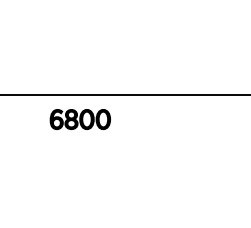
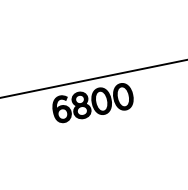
part: (80, 119) -> (93, 102), size x1.43

